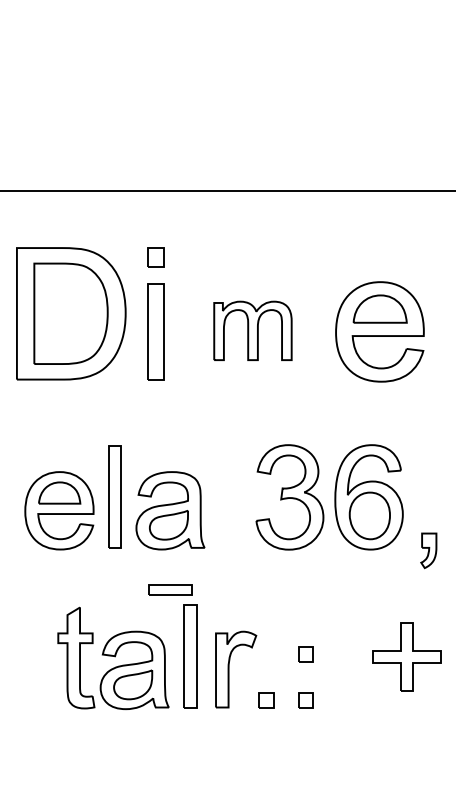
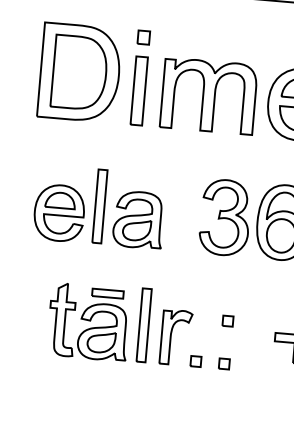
part: (252, 330) -> (208, 95), size x1.67
part: (170, 589) -> (108, 293), moved
part: (305, 654) -> (227, 321), moved

